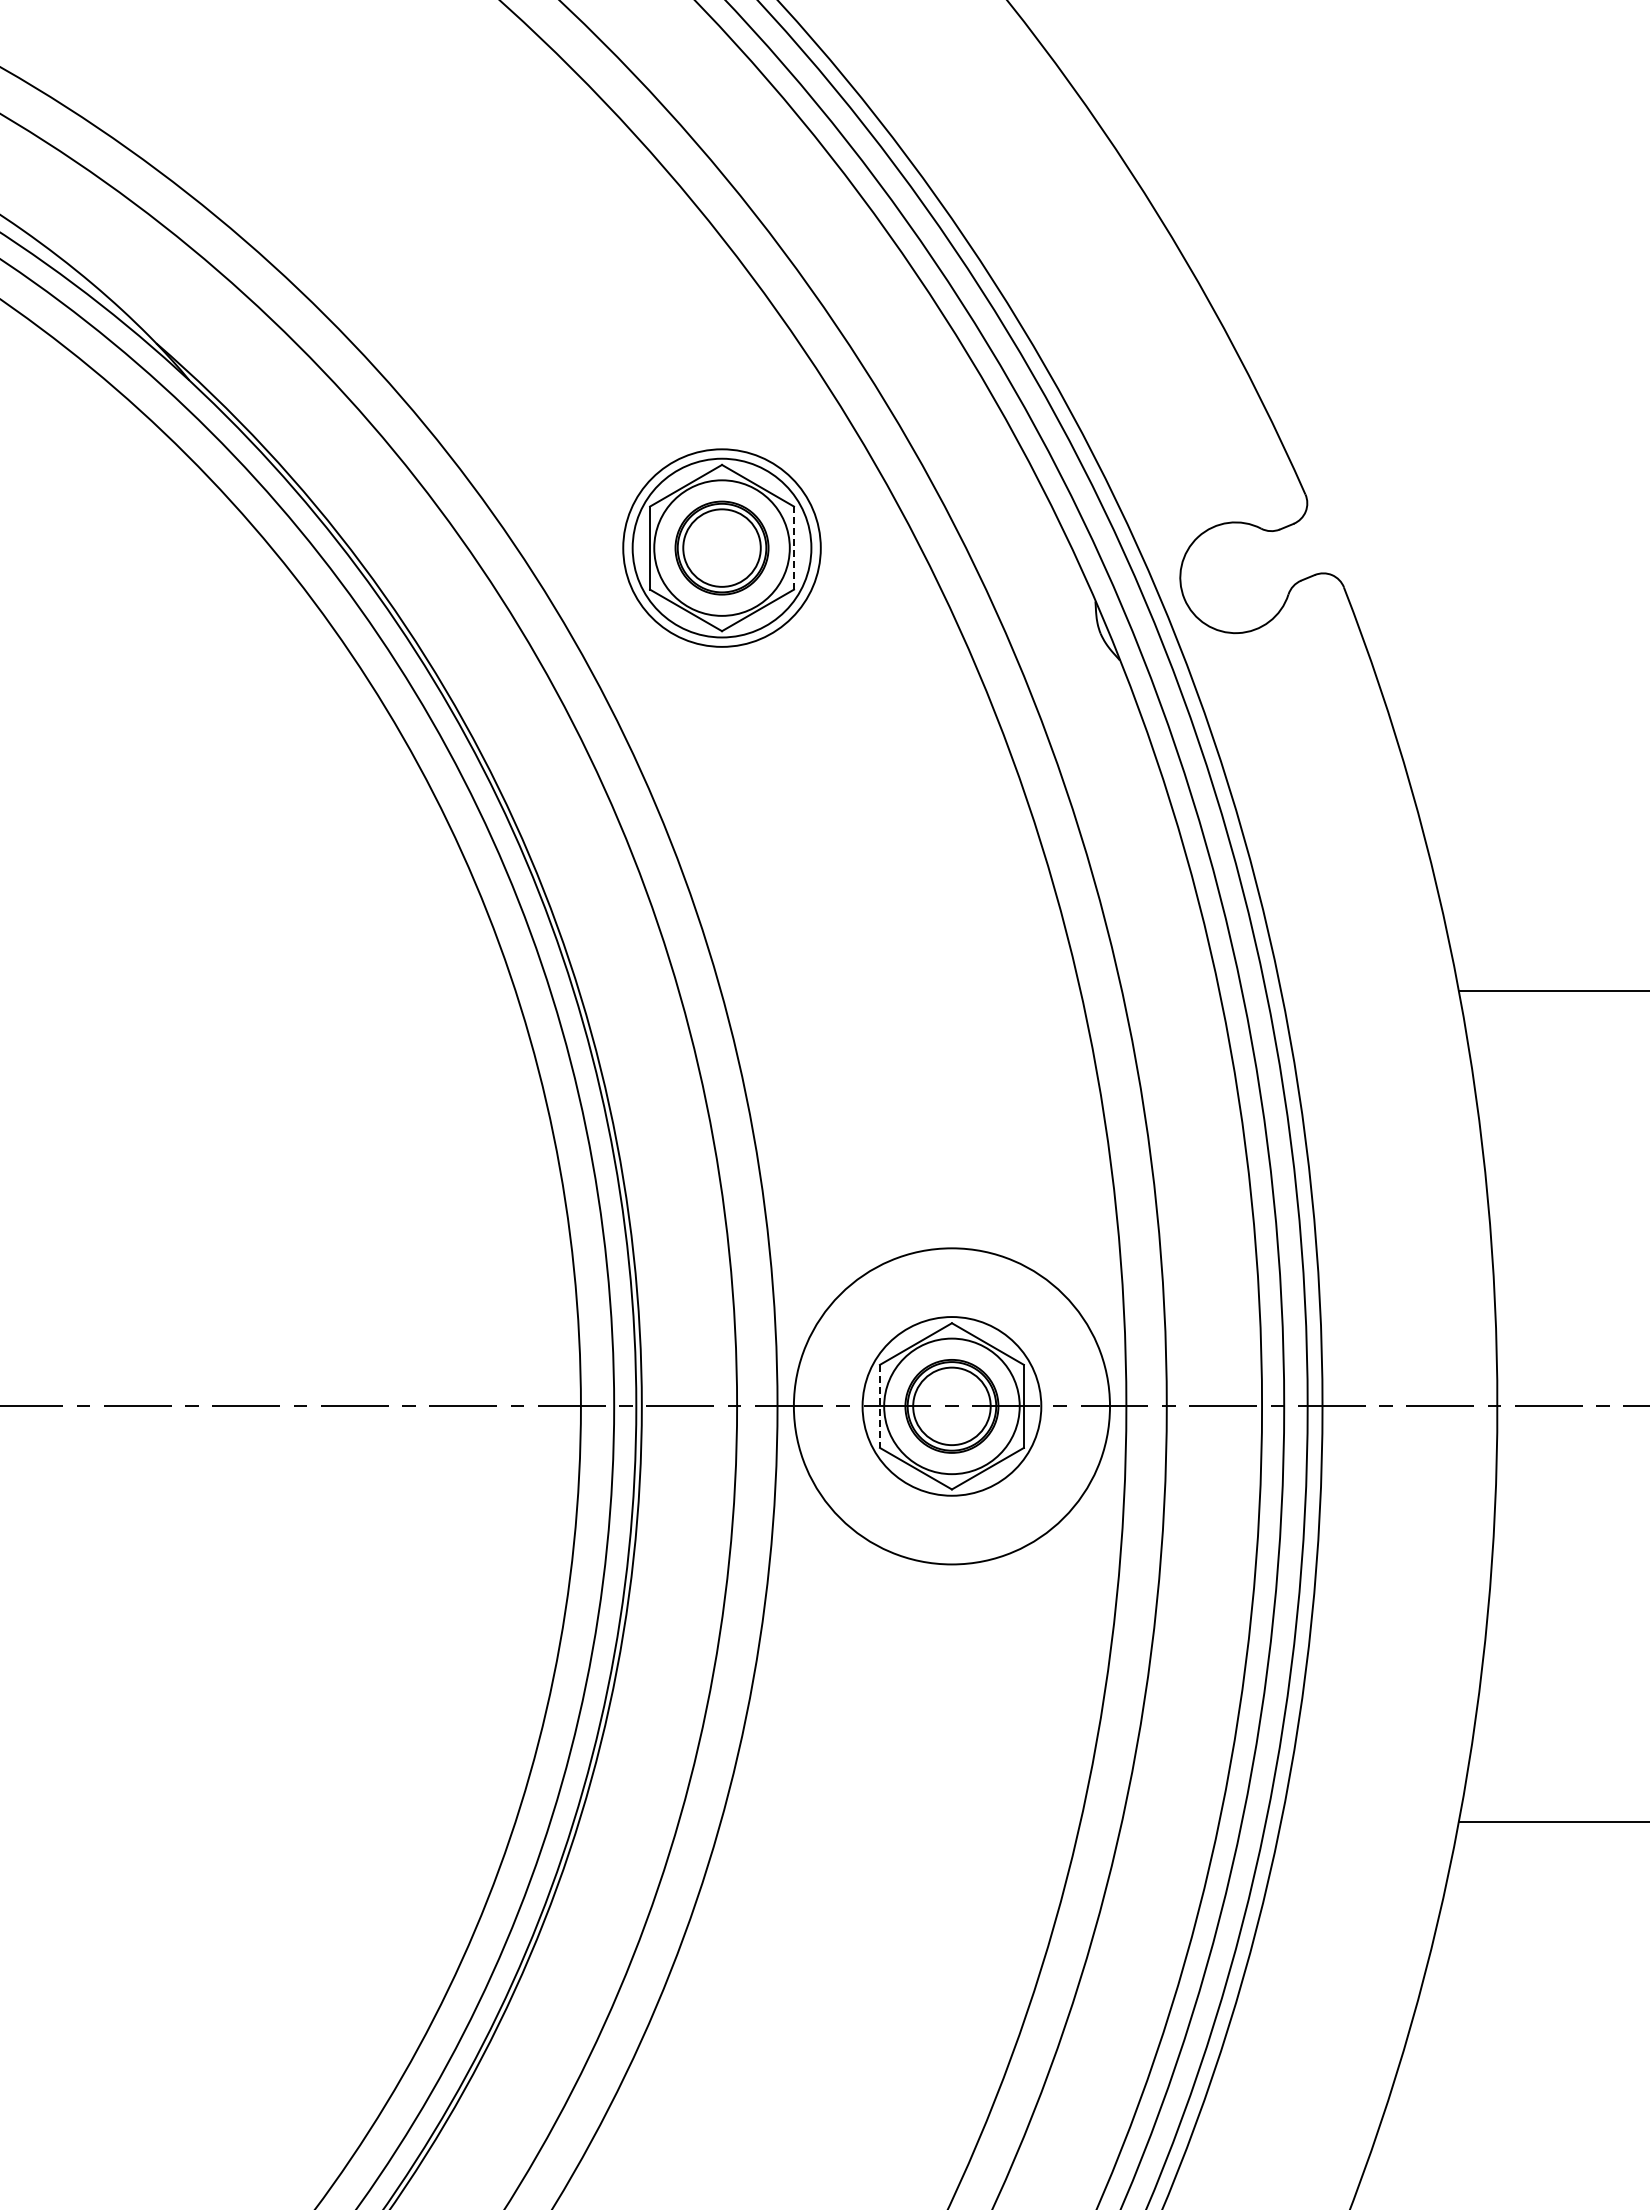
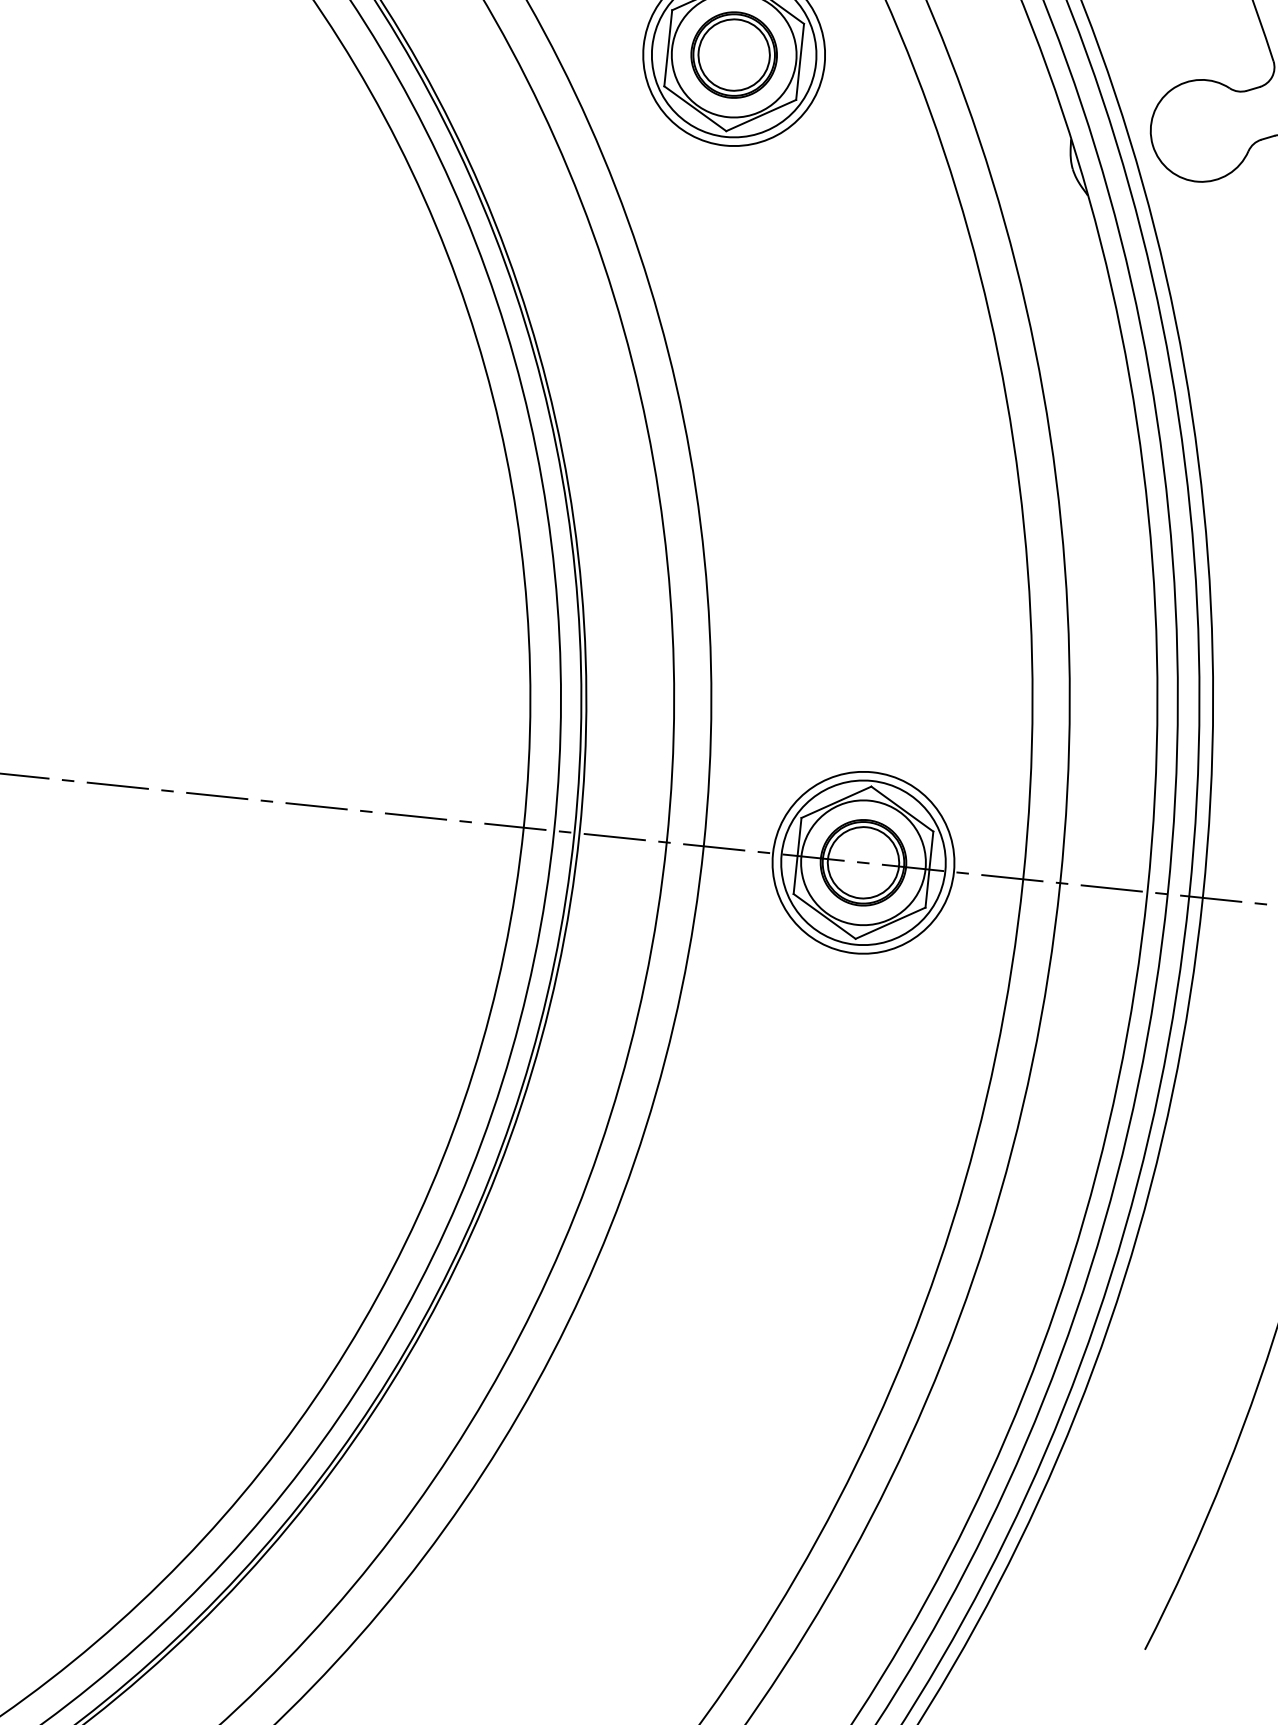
line: (794, 548) -> (800, 62), dashed -> solid
line: (879, 1406) -> (797, 856), dashed -> solid
circle: (951, 1406) -> (863, 862), size x0.62

